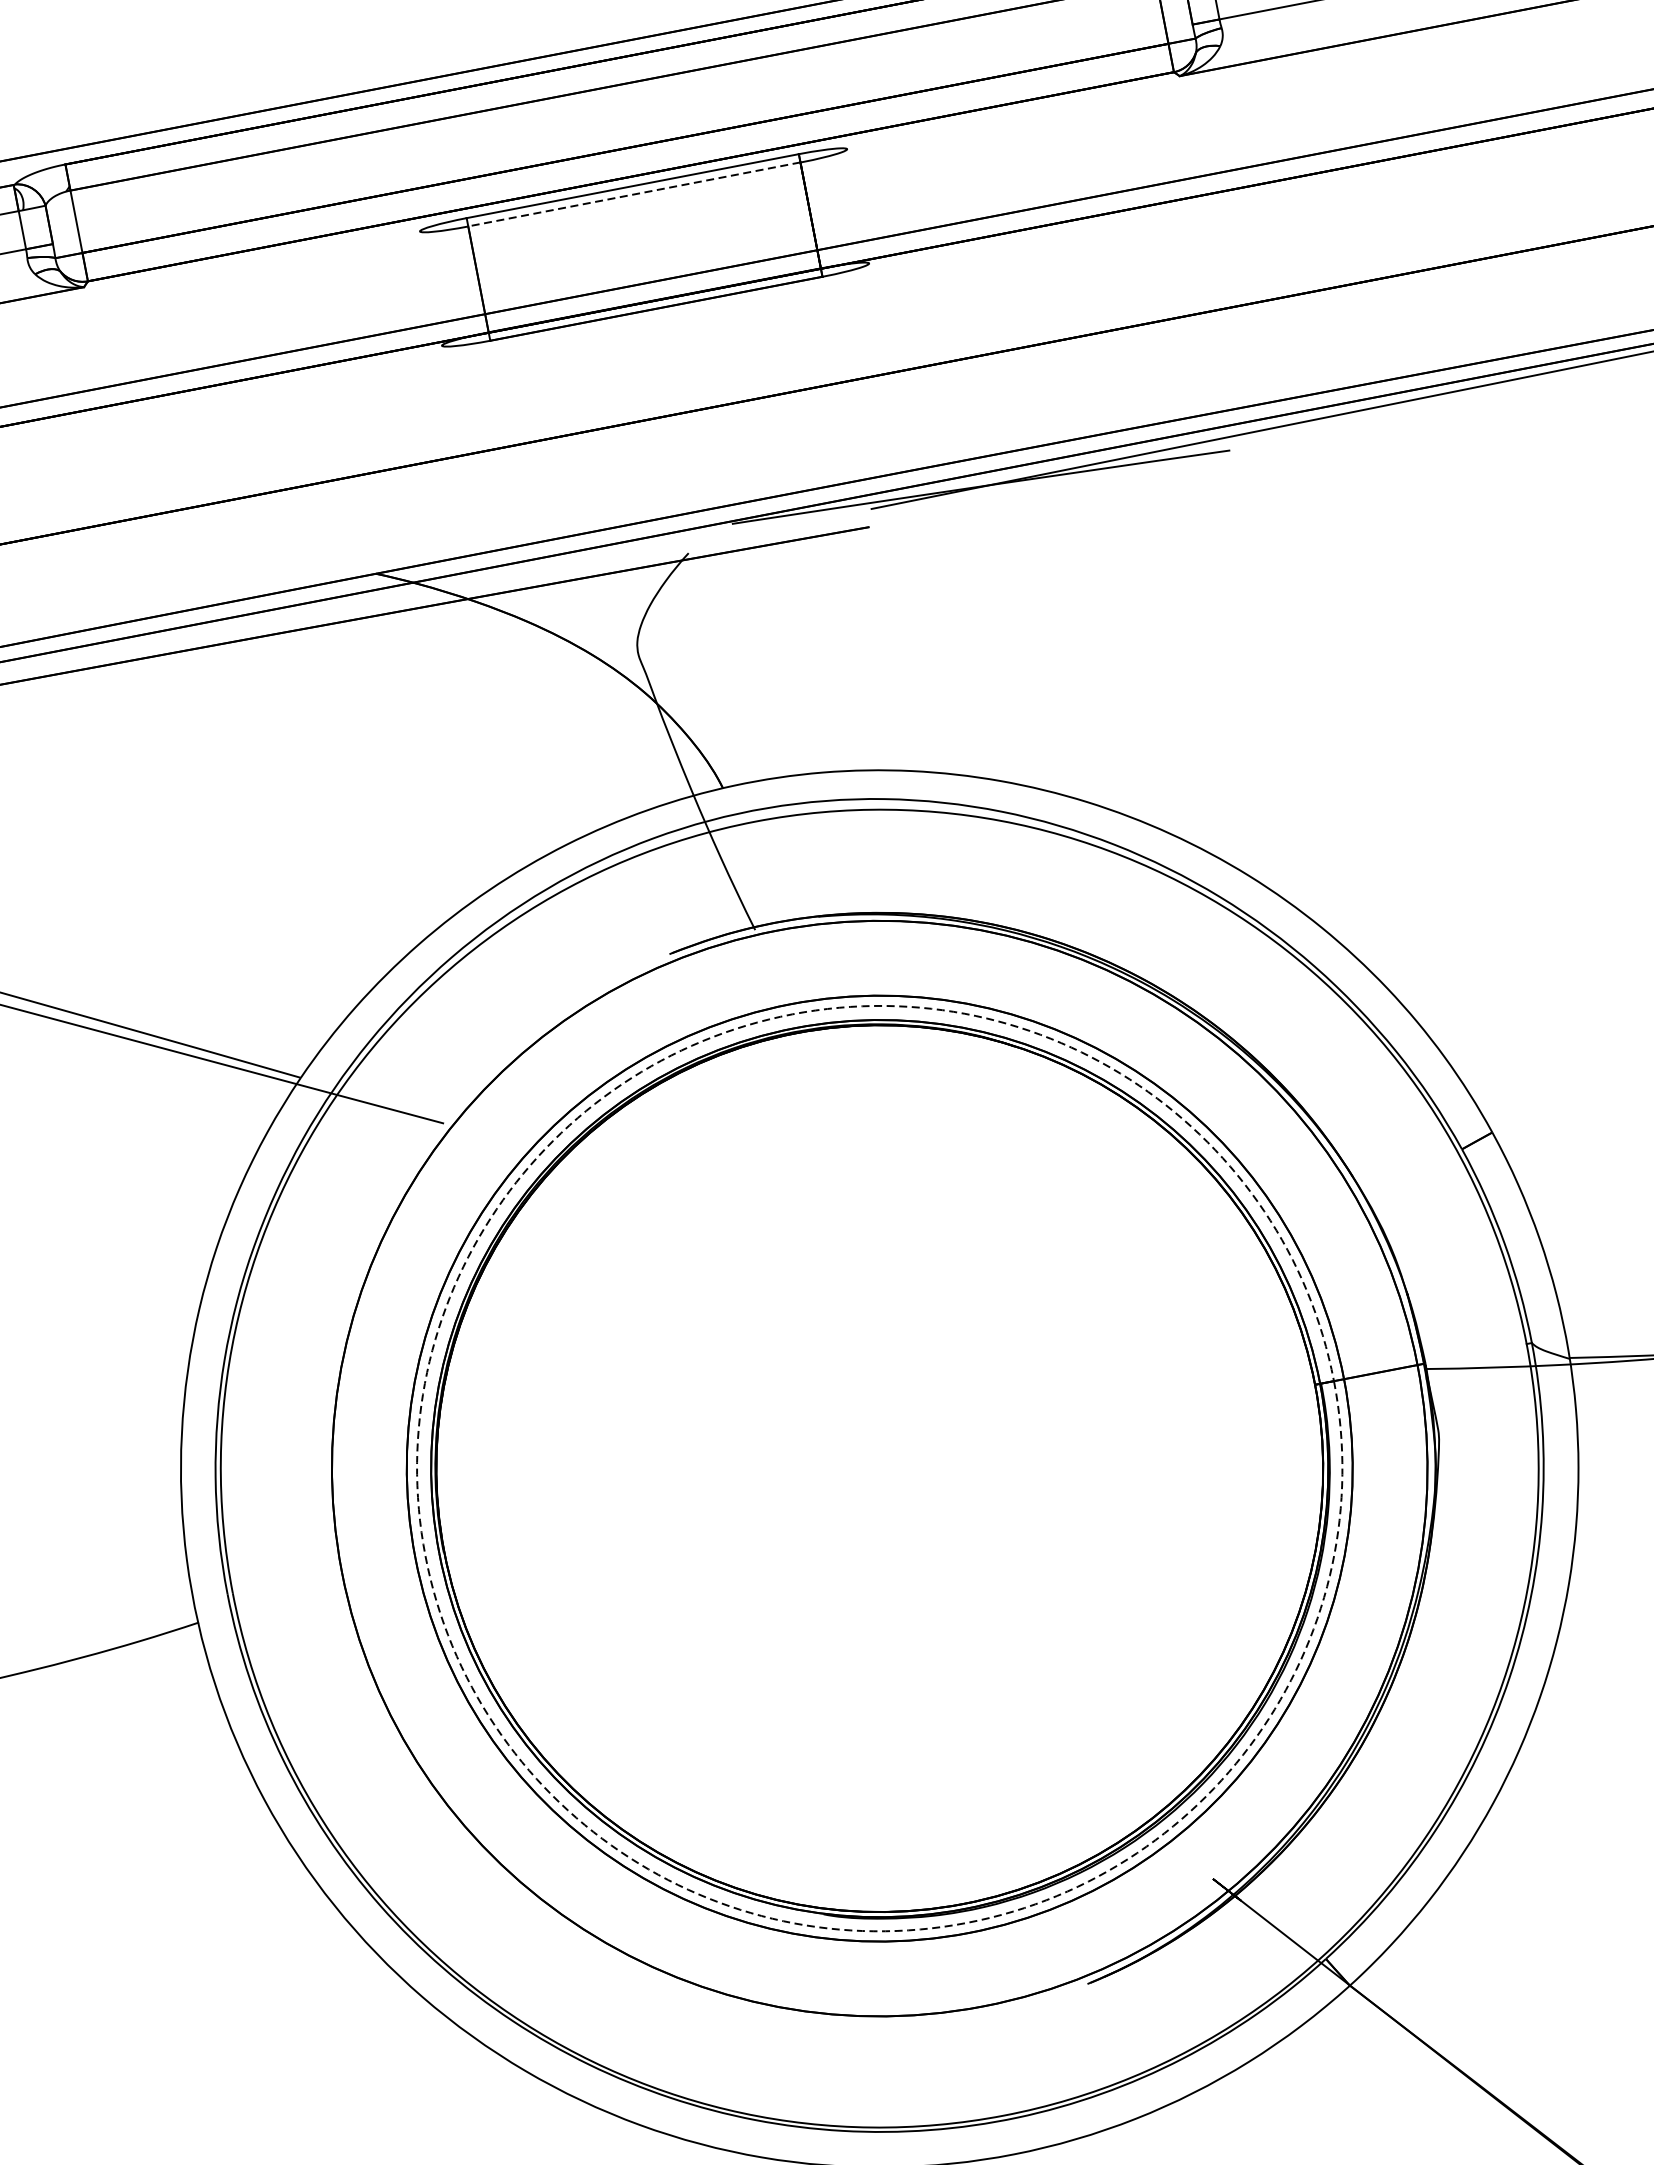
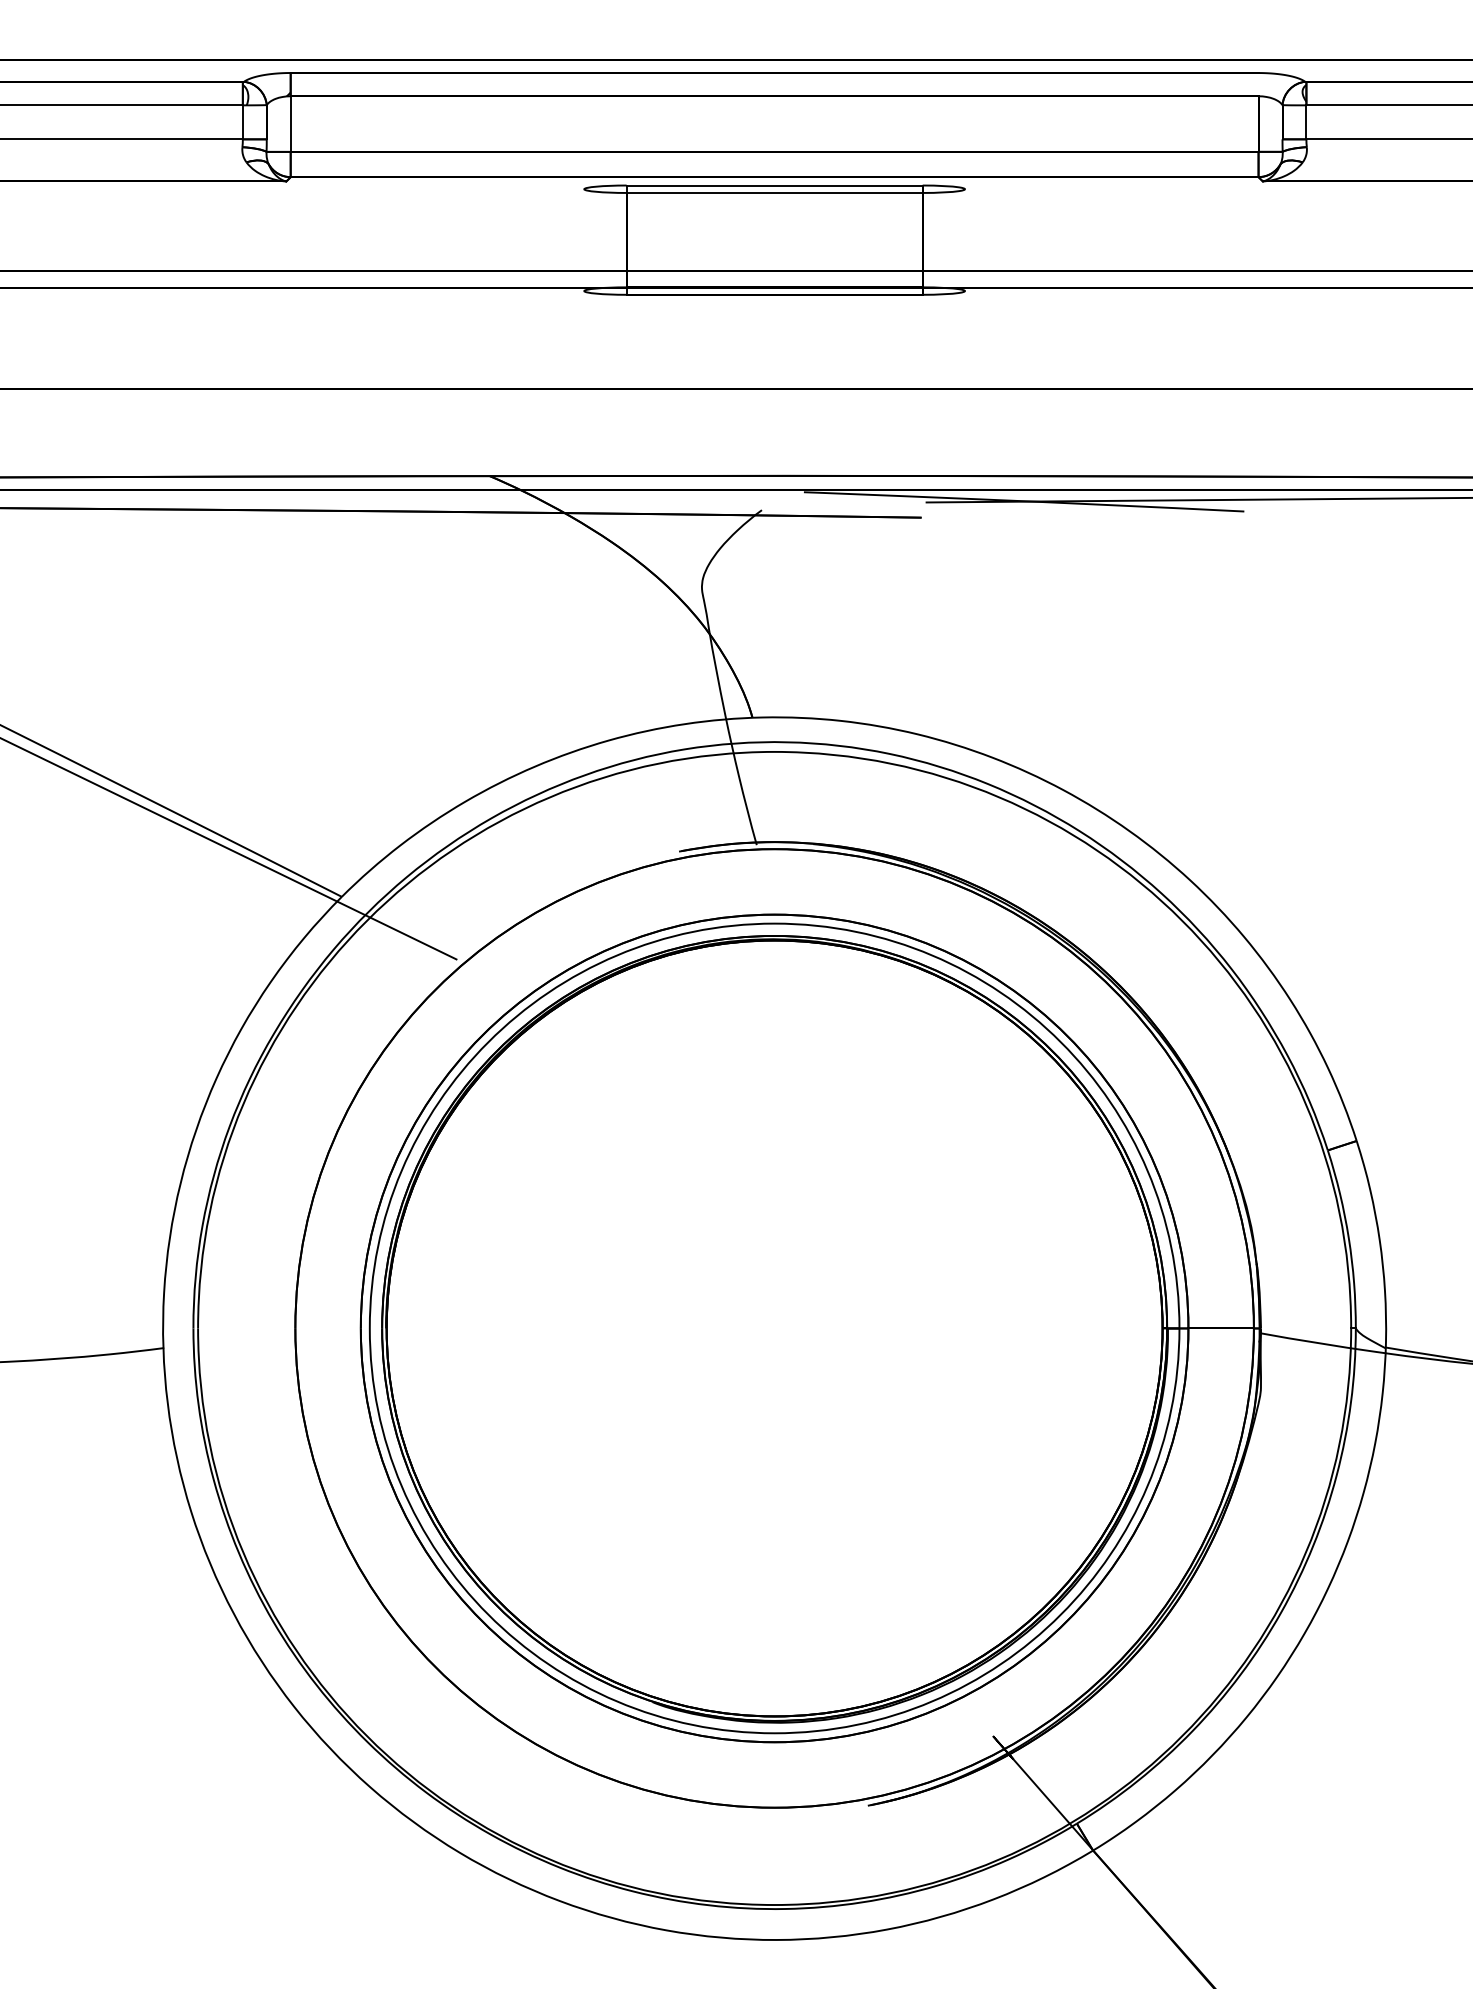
line: (634, 194) -> (774, 192), dashed -> solid
circle: (879, 1468) -> (774, 1328), dashed -> solid

